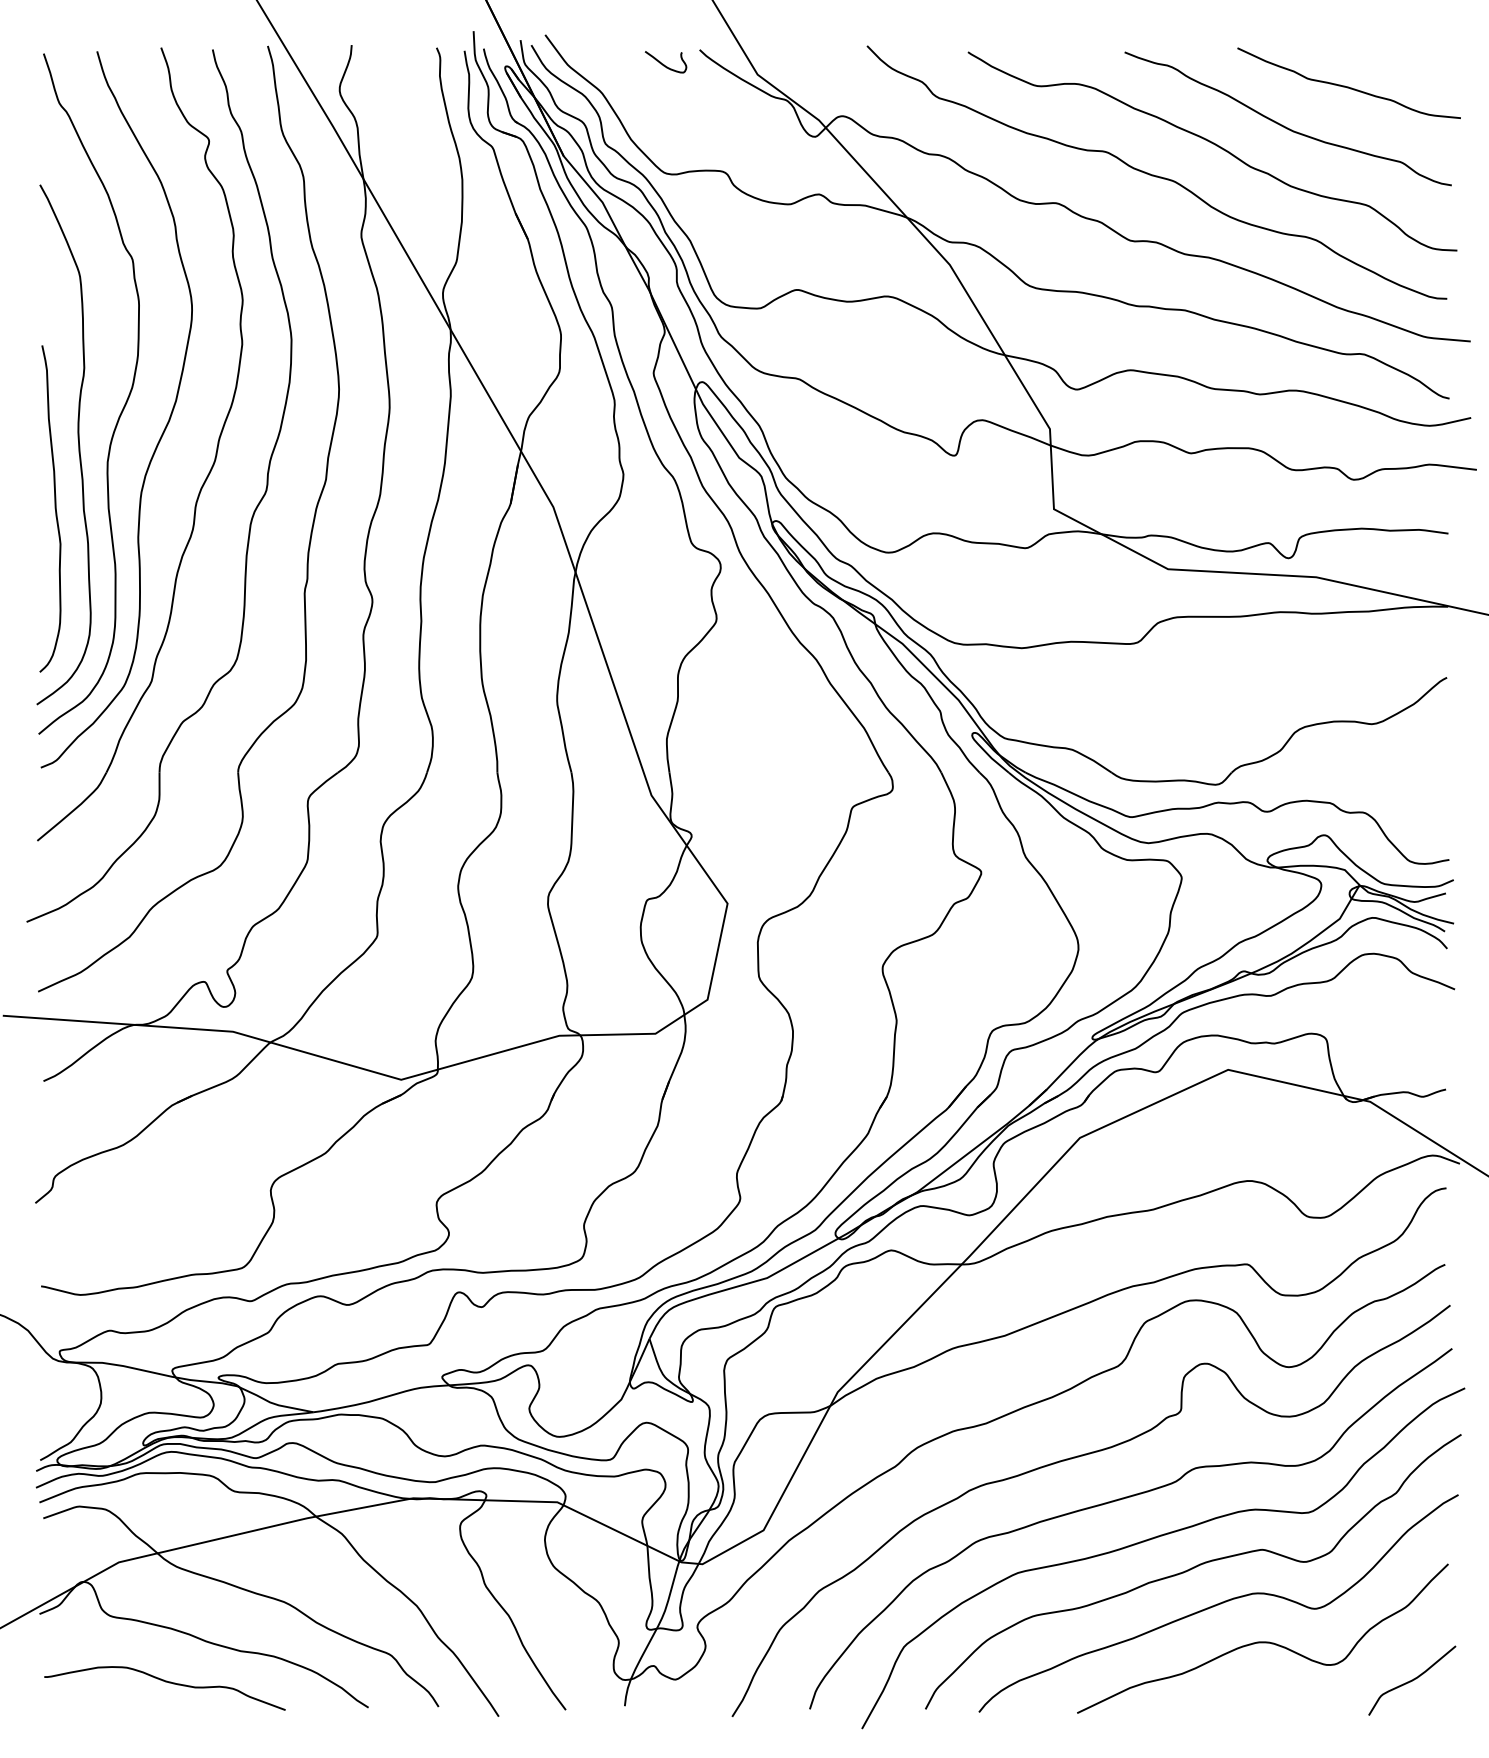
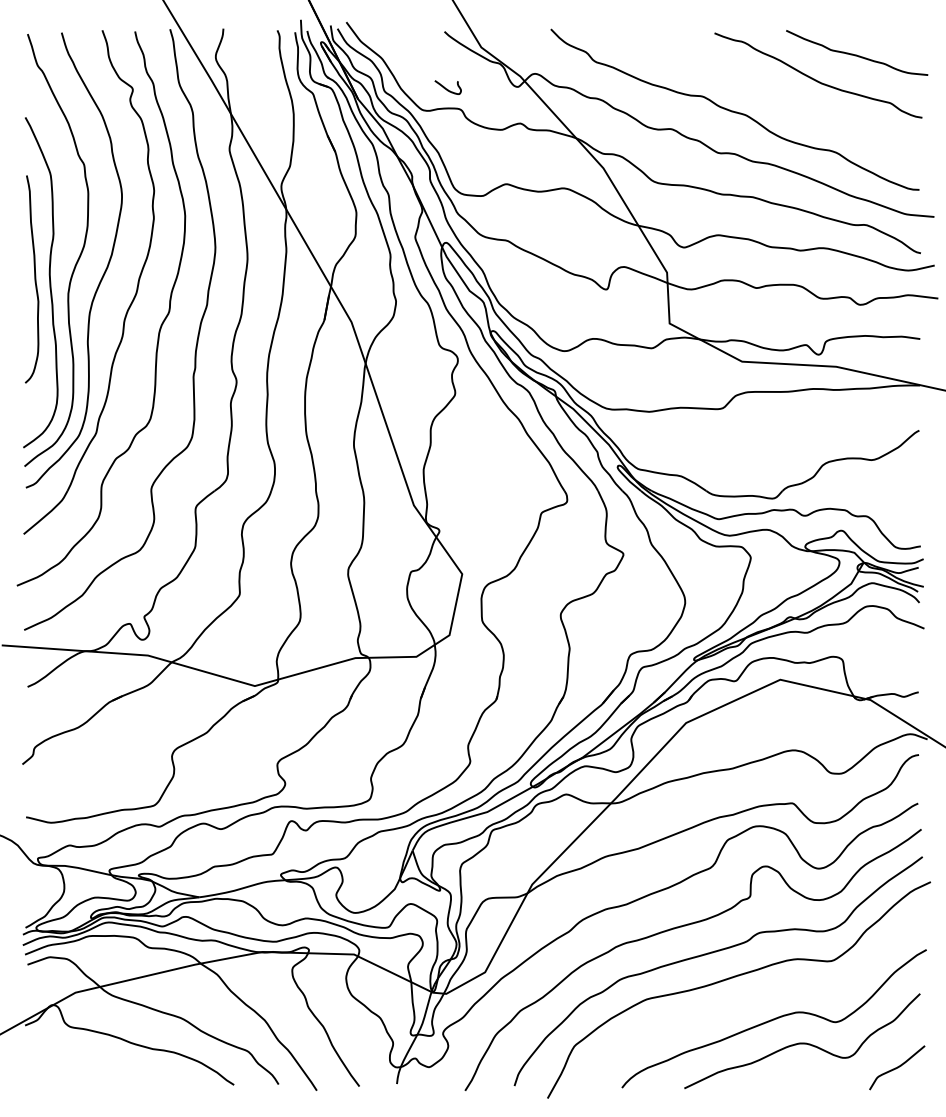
curve: (665, 63) -> (447, 88), moved
curve: (1214, 145) -> (771, 92), removed
curve: (54, 509) -> (34, 279), moved
curve: (1192, 1569) -> (757, 997), removed
curve: (166, 1683) -> (105, 1069), removed

